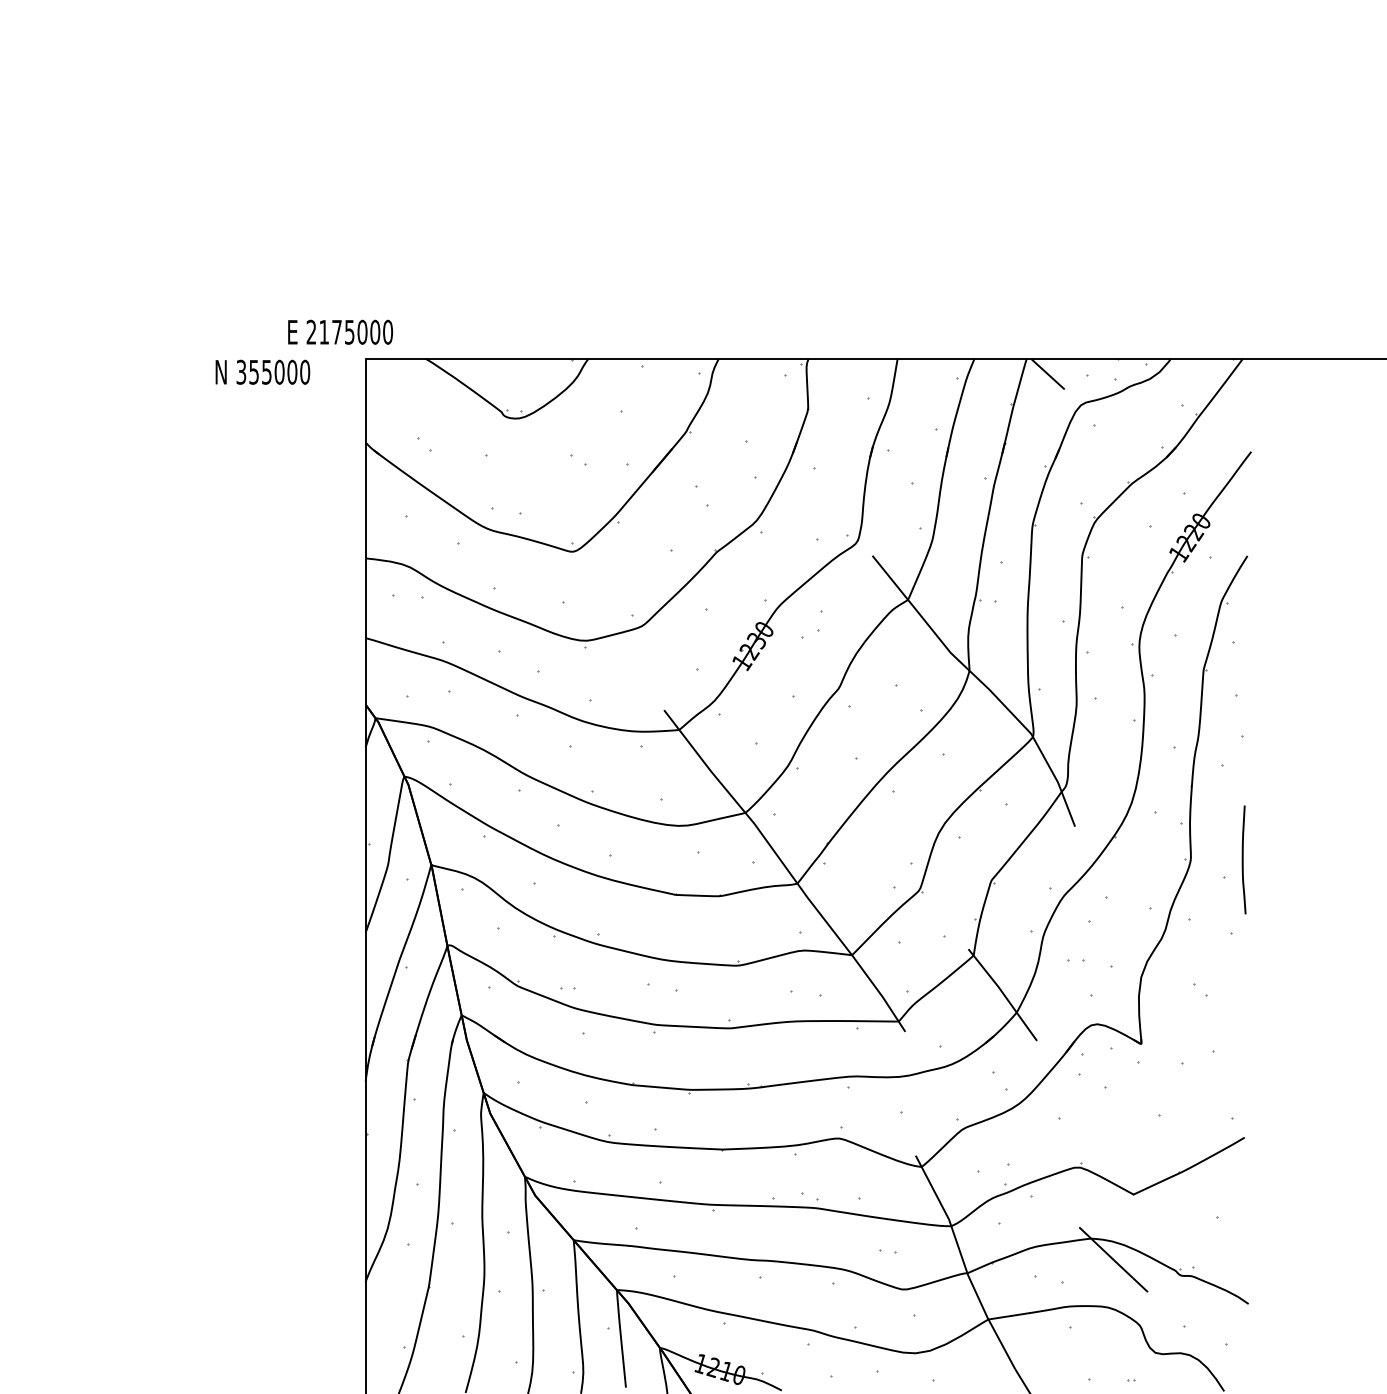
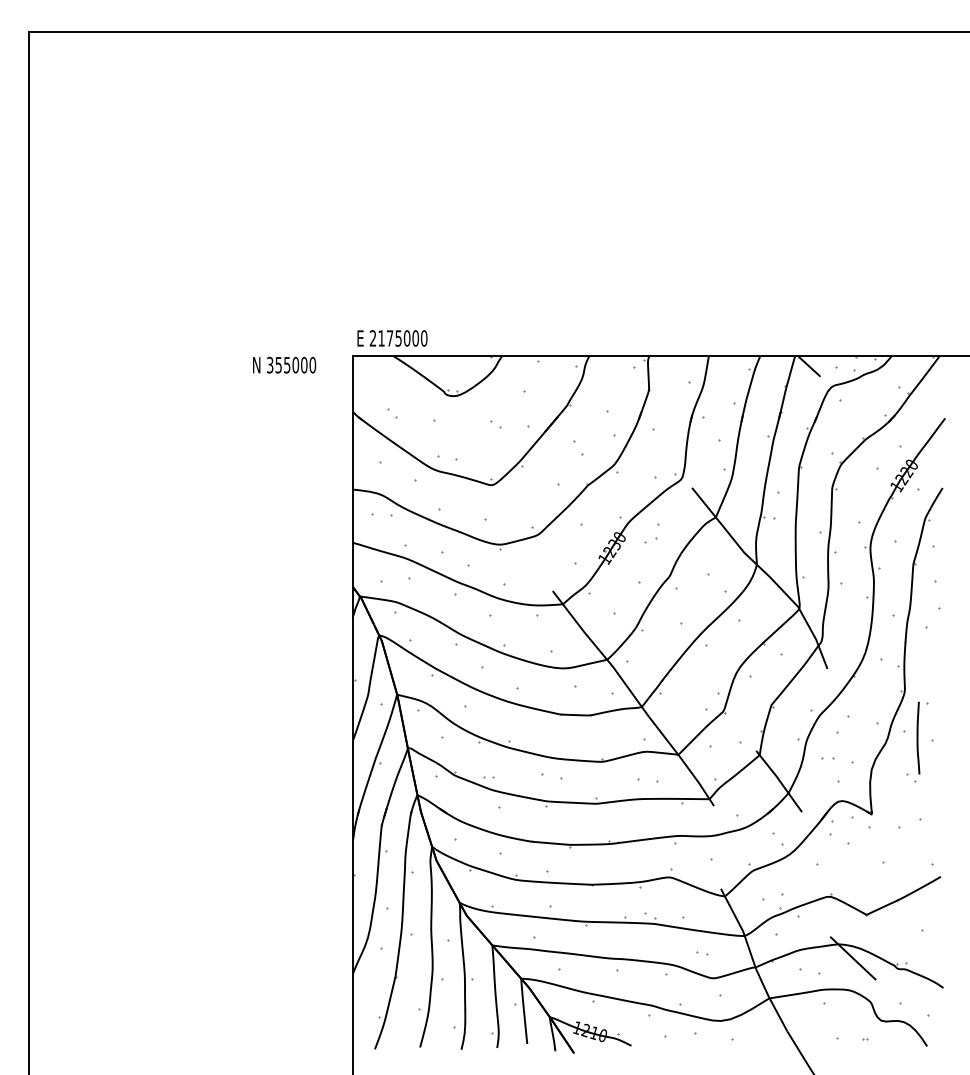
text: (340, 332) -> (392, 338), moved
curve: (1244, 858) -> (918, 737), moved

